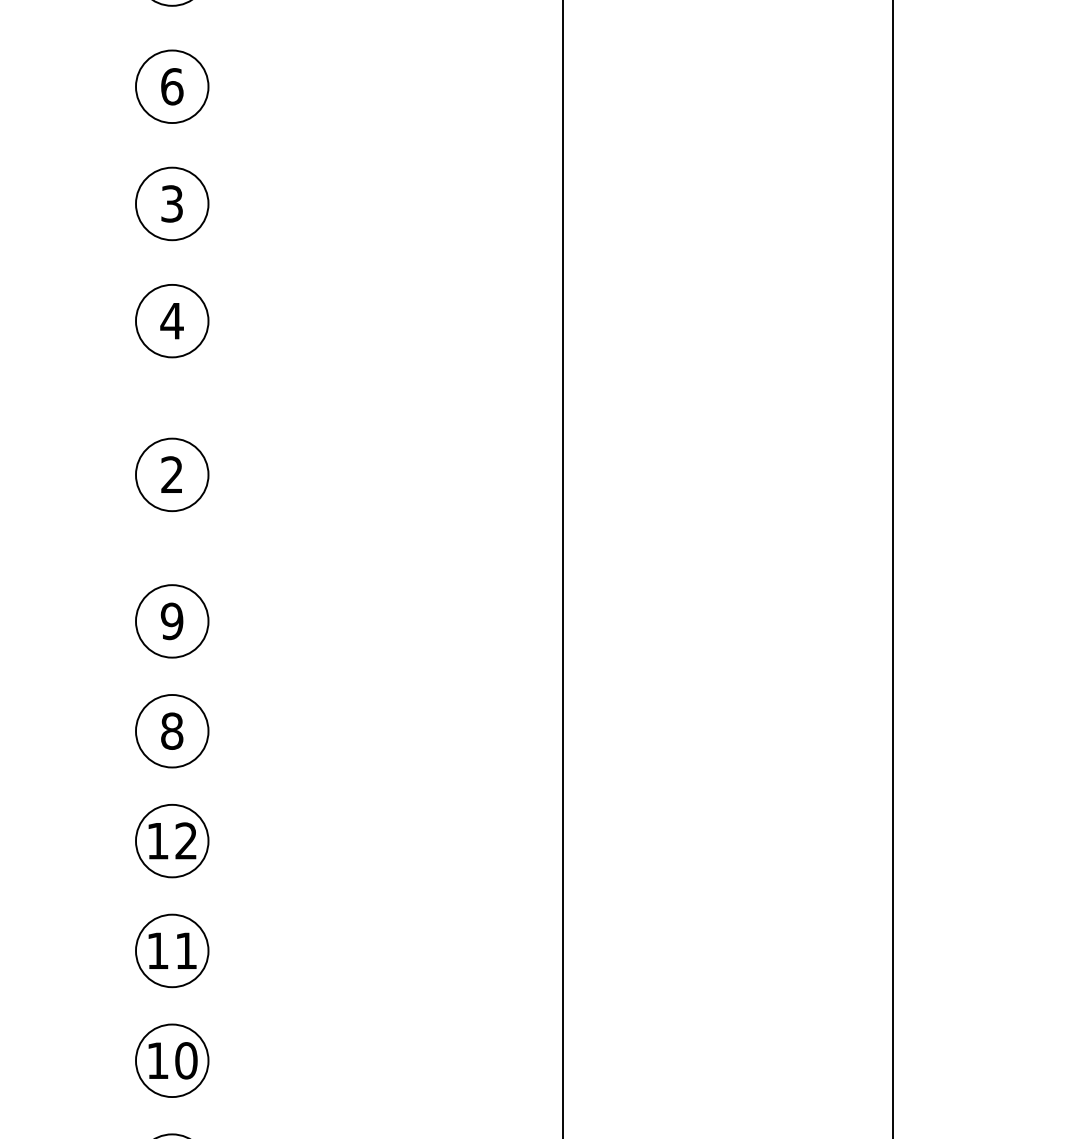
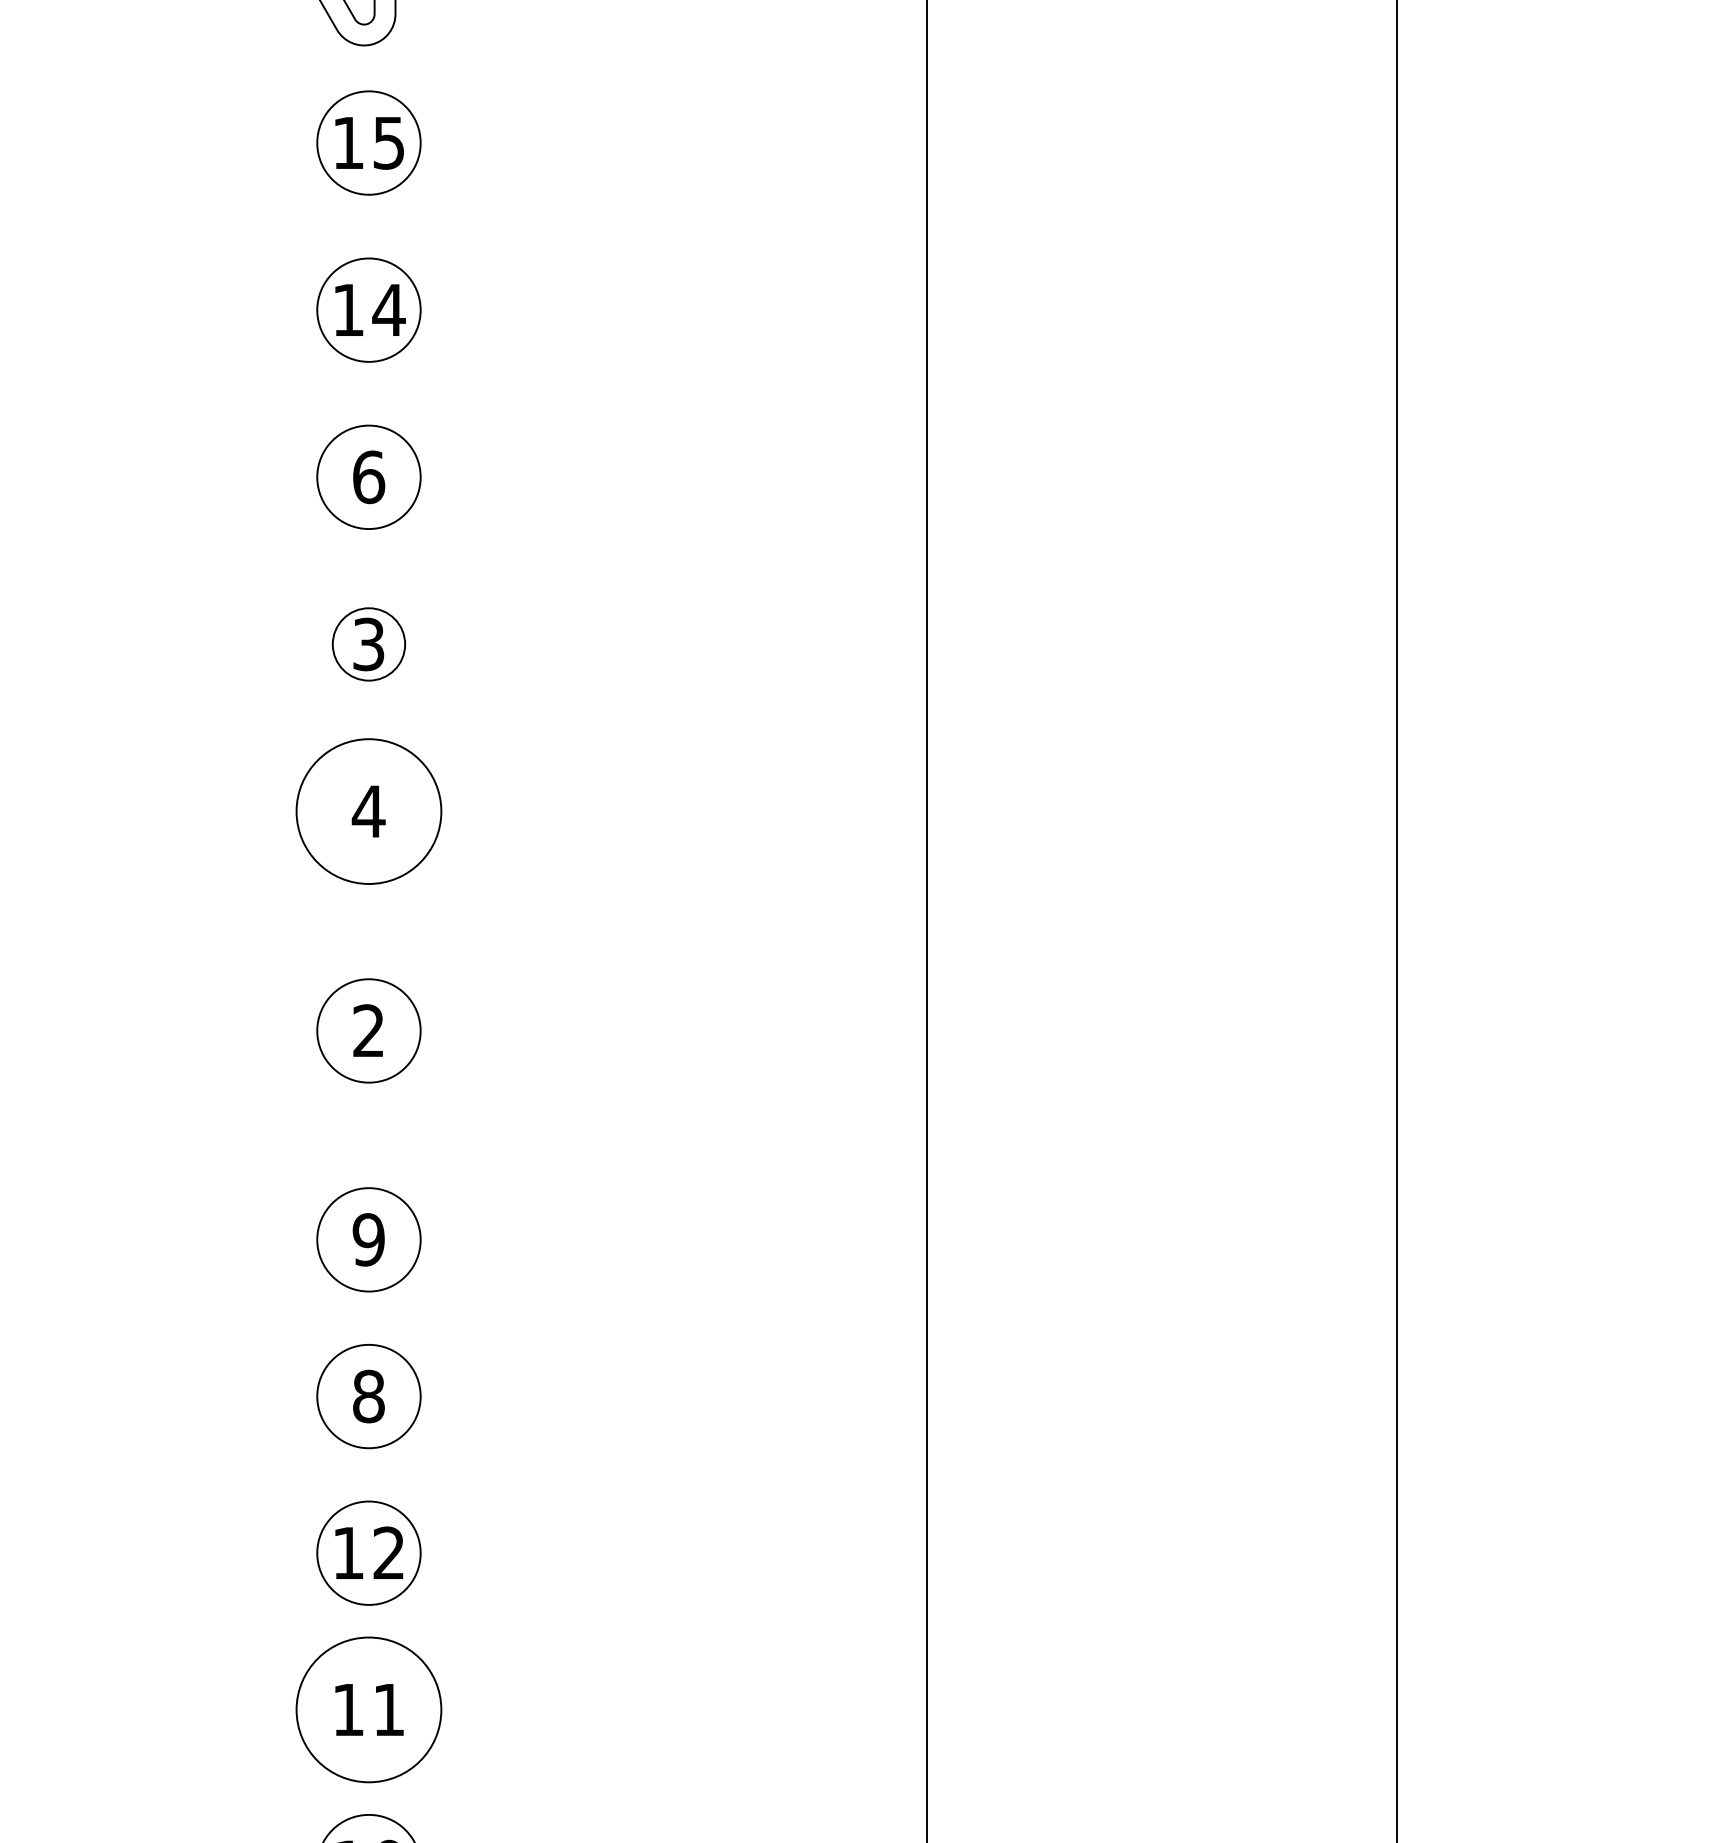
circle: (171, 203) -> (368, 644), size x0.7
circle: (171, 321) -> (368, 811), size x1.4
circle: (171, 950) -> (368, 1709), size x1.4

